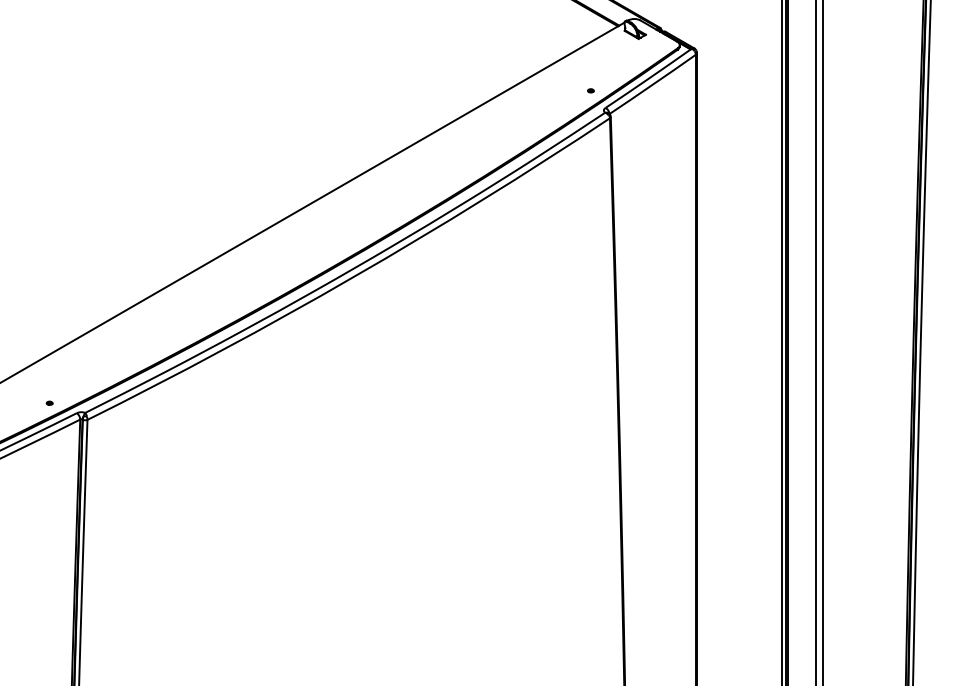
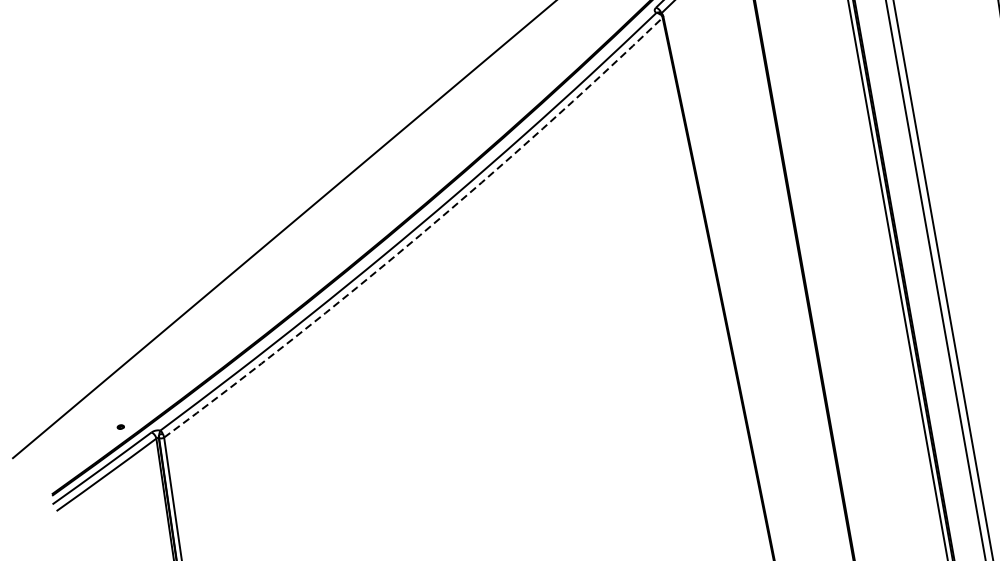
arc: (353, 277) -> (420, 235), solid -> dashed

